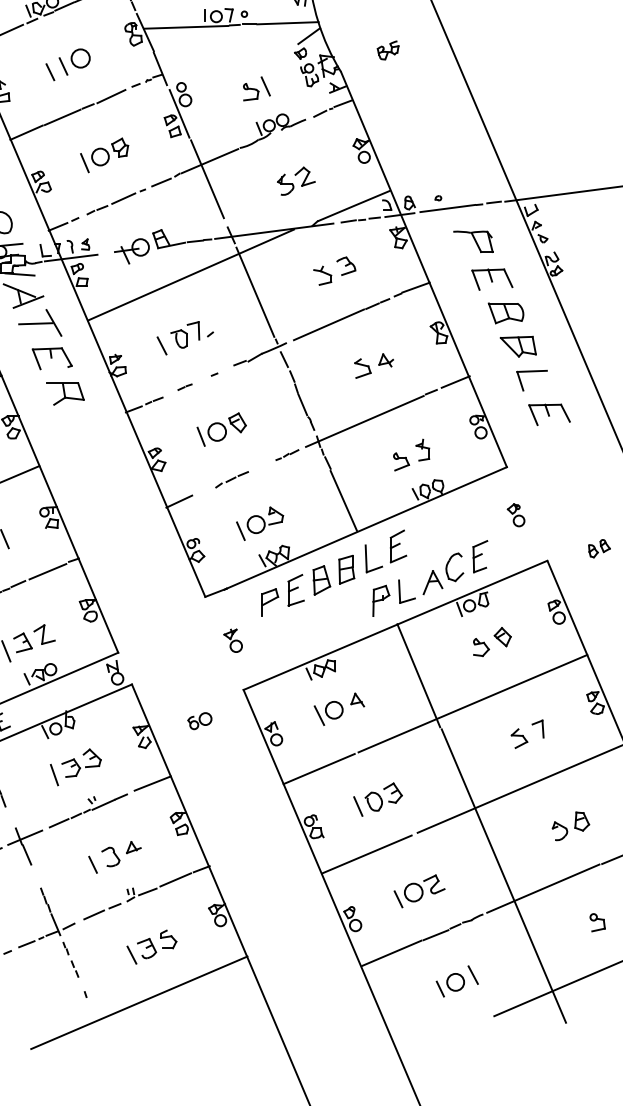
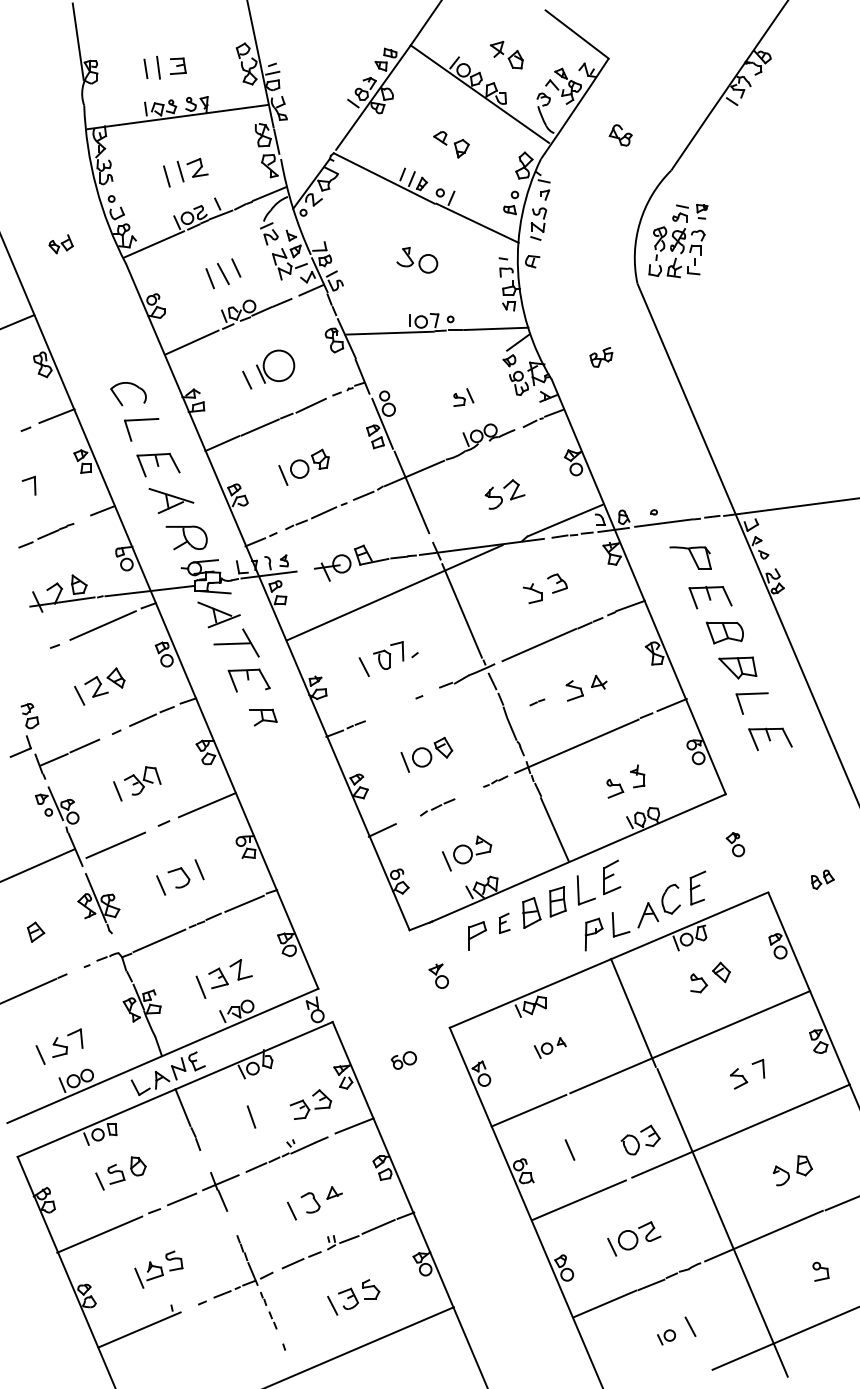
circle: (80, 58) -> (278, 365), size x1.6
part: (256, 88) -> (463, 397), size x0.7
line: (185, 387) -> (537, 702), moved
part: (65, 393) -> (263, 717), size x0.7
part: (295, 590) -> (504, 923), size x0.6
part: (339, 708) -> (550, 1047), size x0.6
part: (82, 763) -> (311, 1104), moved
part: (383, 796) -> (640, 1139), moved
part: (450, 985) -> (666, 1337), size x0.6

